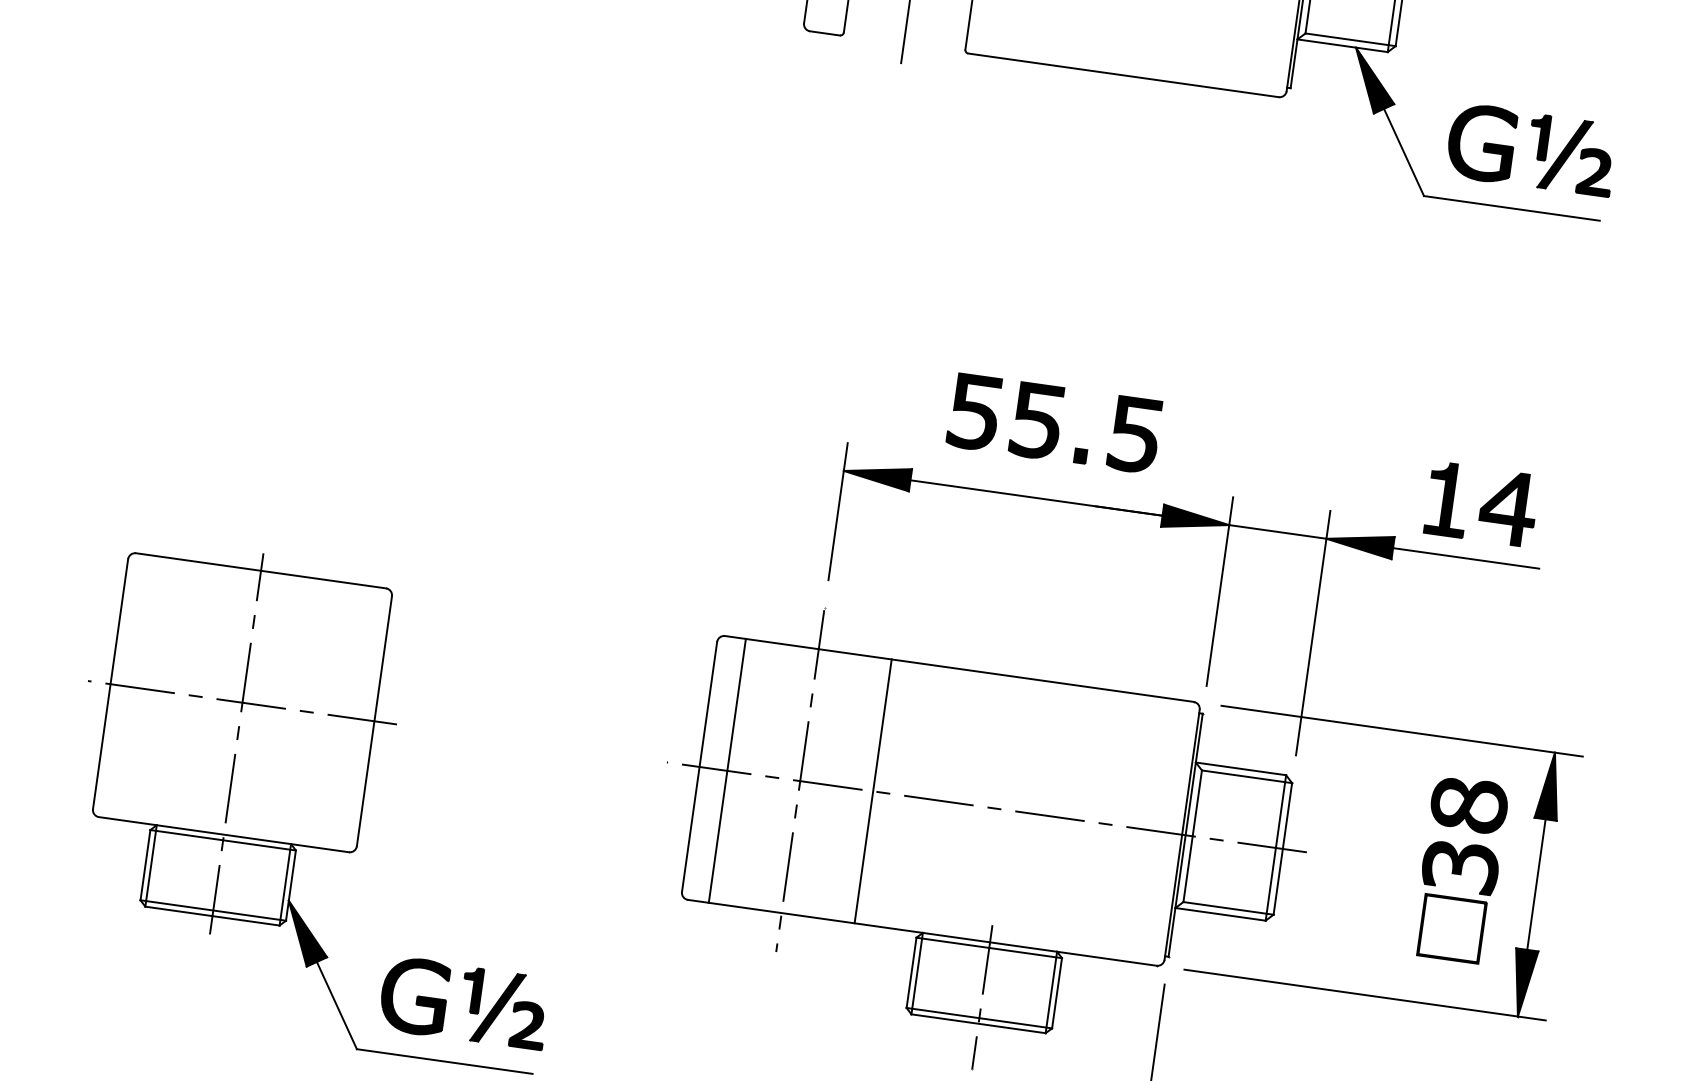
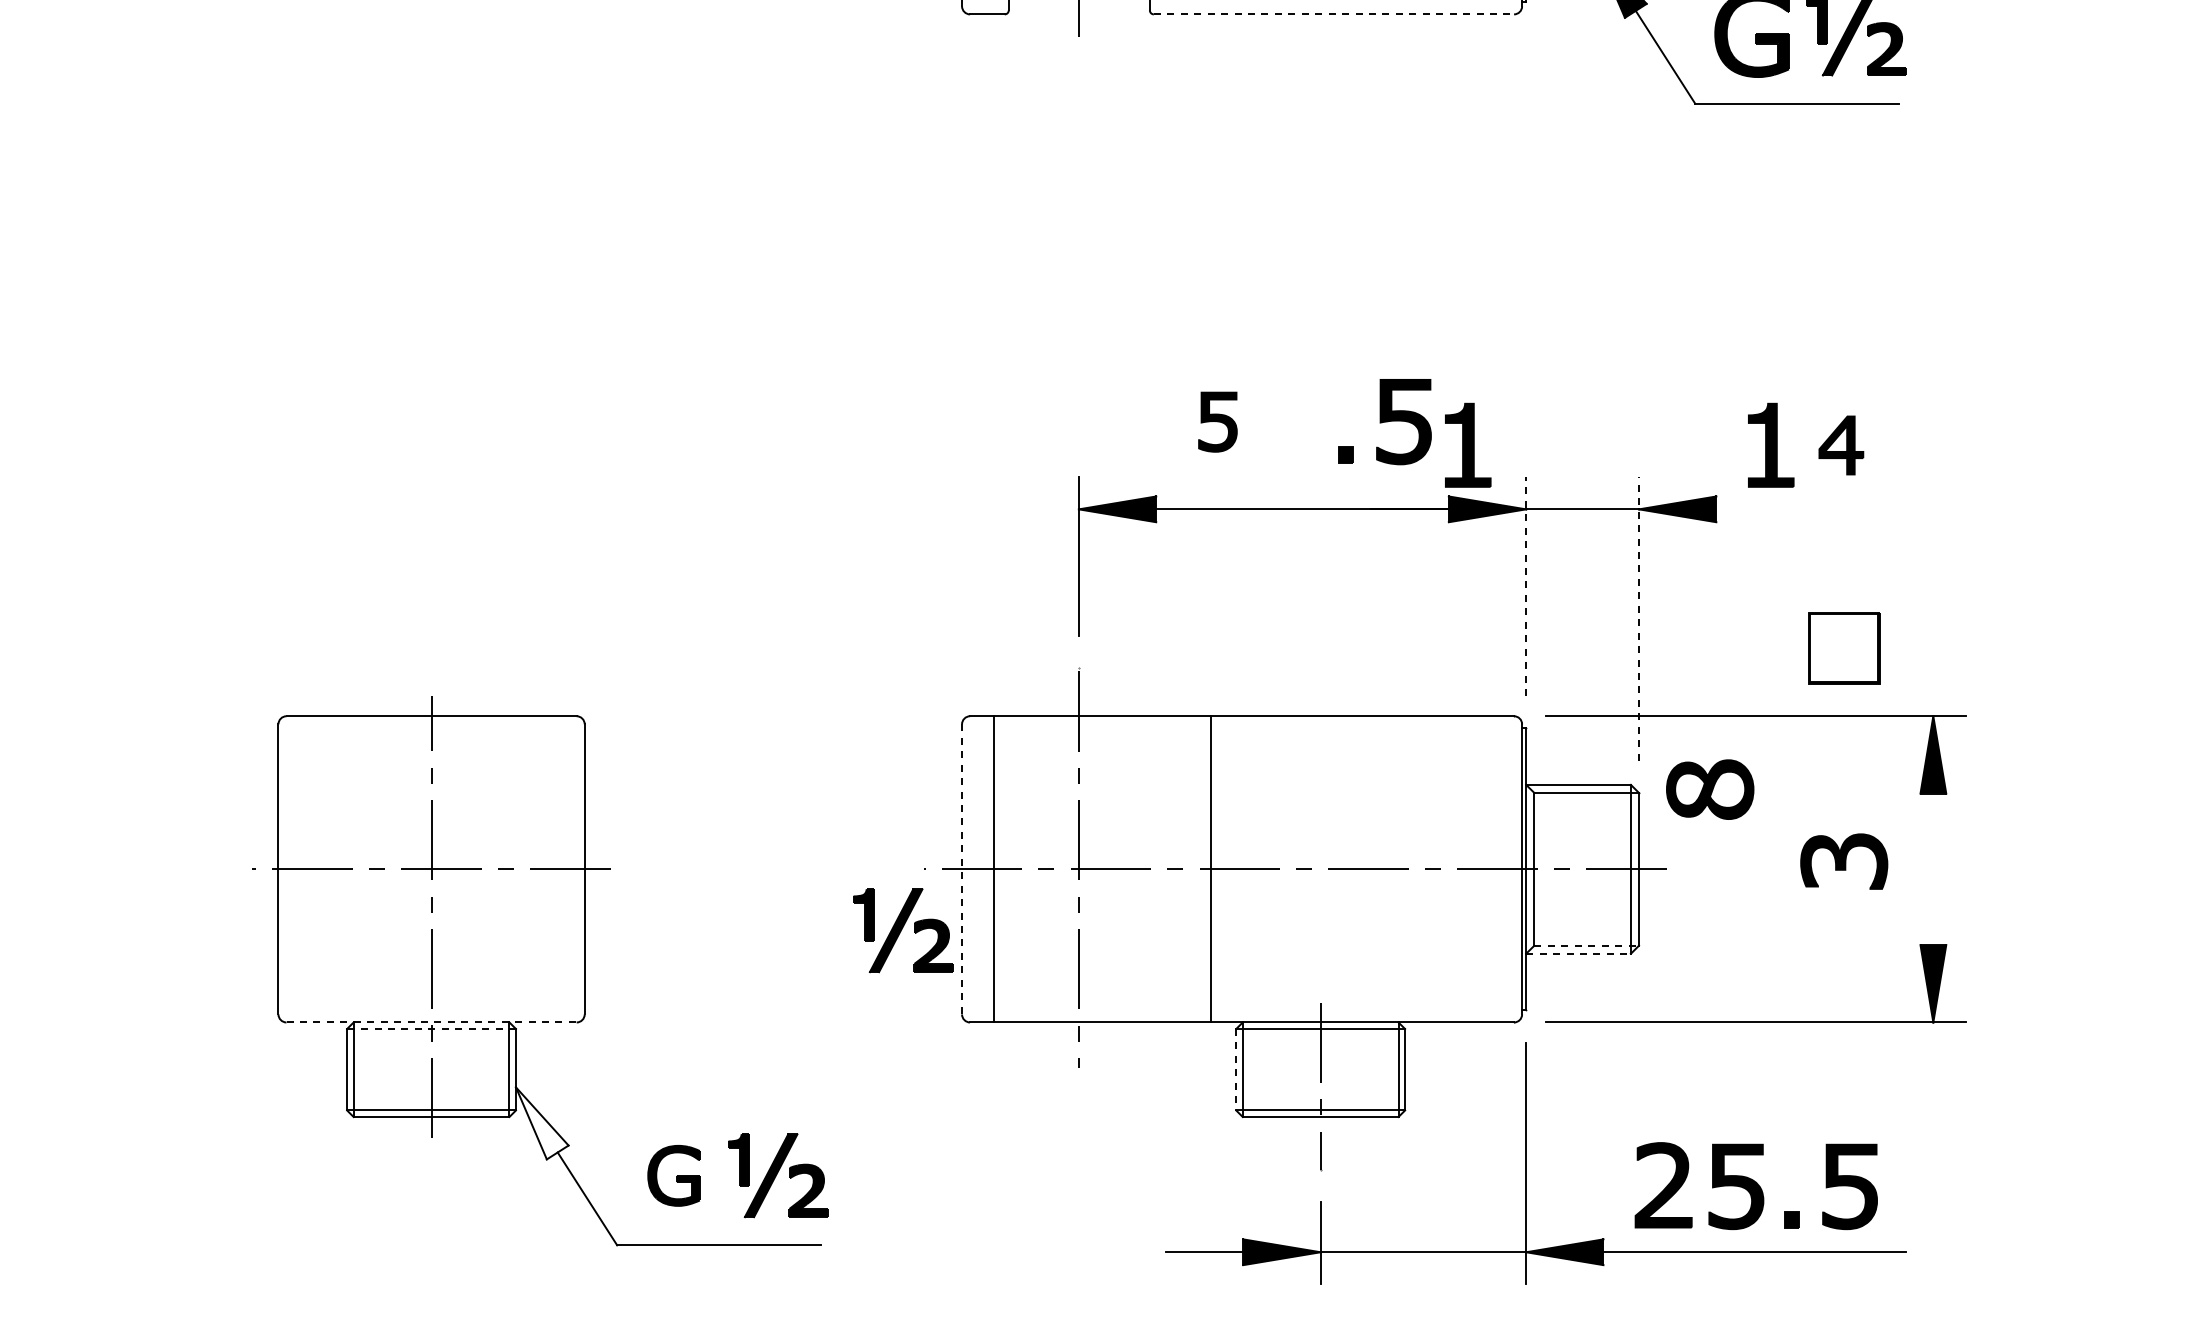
line: (1123, 75) -> (1334, 14), solid -> dashed
part: (973, 412) -> (1217, 422), size x0.7
part: (1036, 421) -> (1290, 422), removed
part: (1187, 462) -> (1468, 444), added
part: (1508, 508) -> (1841, 445), size x0.7
line: (1465, 558) -> (1800, 509), removed
line: (1220, 591) -> (1526, 586), solid -> dashed
line: (1313, 632) -> (1639, 618), solid -> dashed
line: (699, 767) -> (962, 869), solid -> dashed
line: (873, 791) -> (1210, 869), moved
part: (1469, 805) -> (1710, 789), moved
part: (641, 812) -> (903, 930), added
line: (224, 834) -> (432, 1022), solid -> dashed
line: (223, 839) -> (431, 1028), solid -> dashed
line: (1536, 884) -> (1933, 869), removed
line: (1229, 908) -> (1587, 945), solid -> dashed
line: (1221, 914) -> (1579, 953), solid -> dashed
part: (1452, 929) -> (1844, 648), moved
fill: (306, 935) -> (541, 1123), removed
line: (911, 972) -> (1236, 1069), solid -> dashed
part: (413, 995) -> (673, 1175), size x0.7

